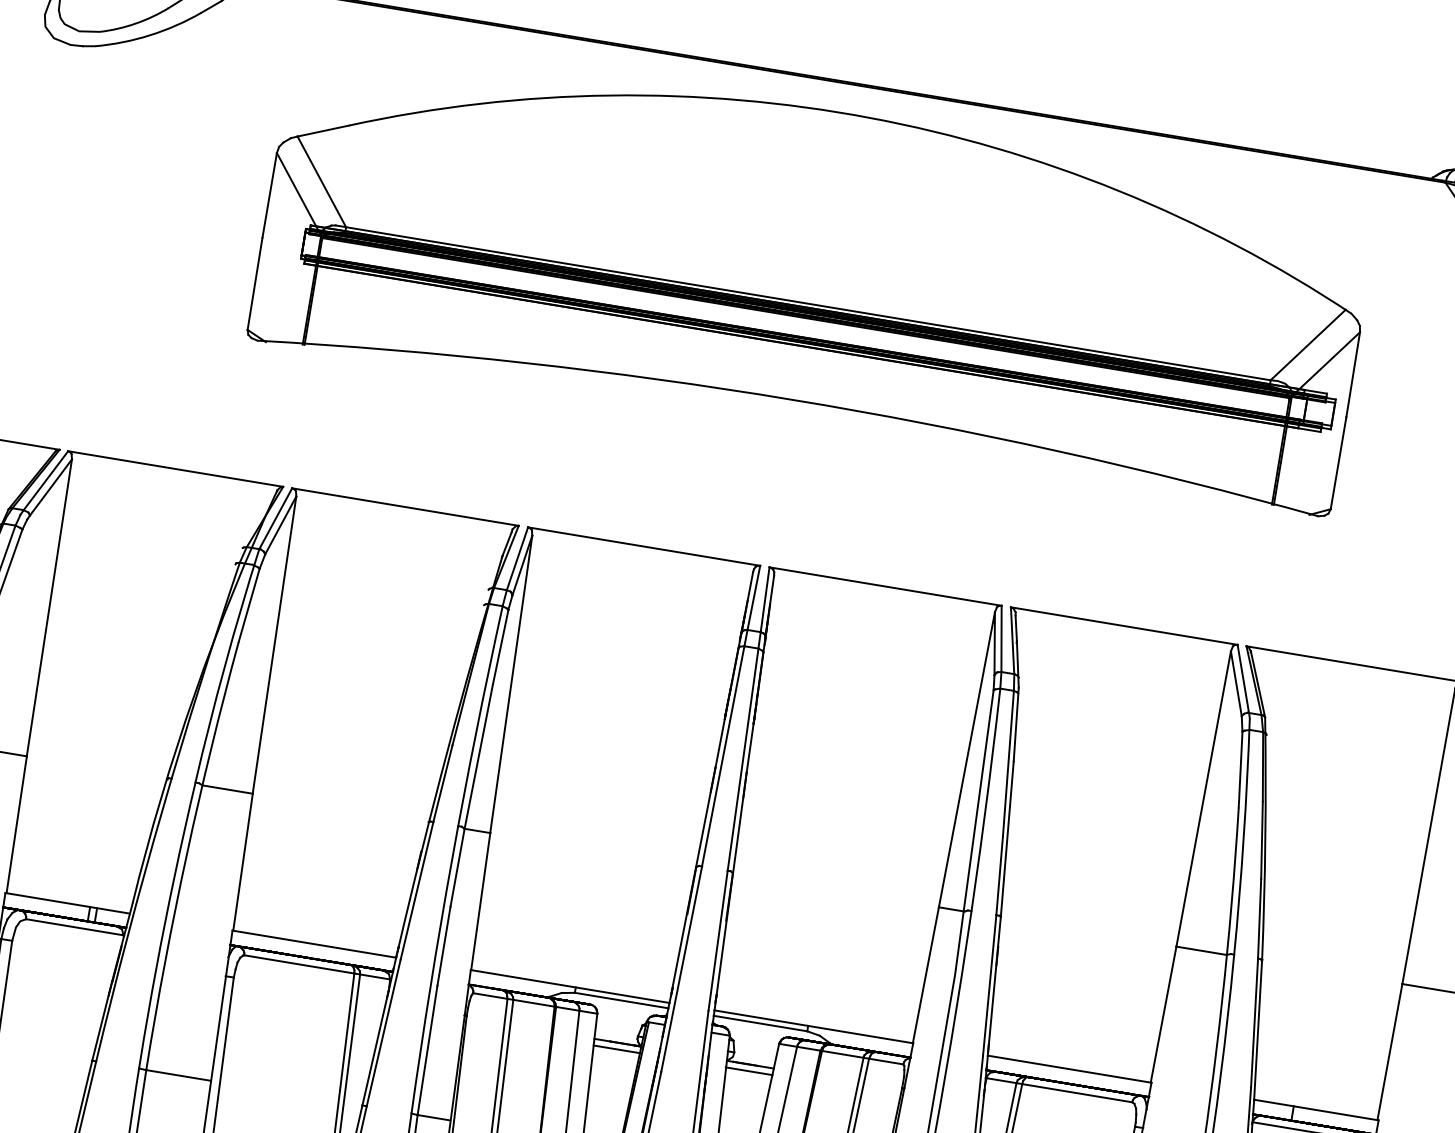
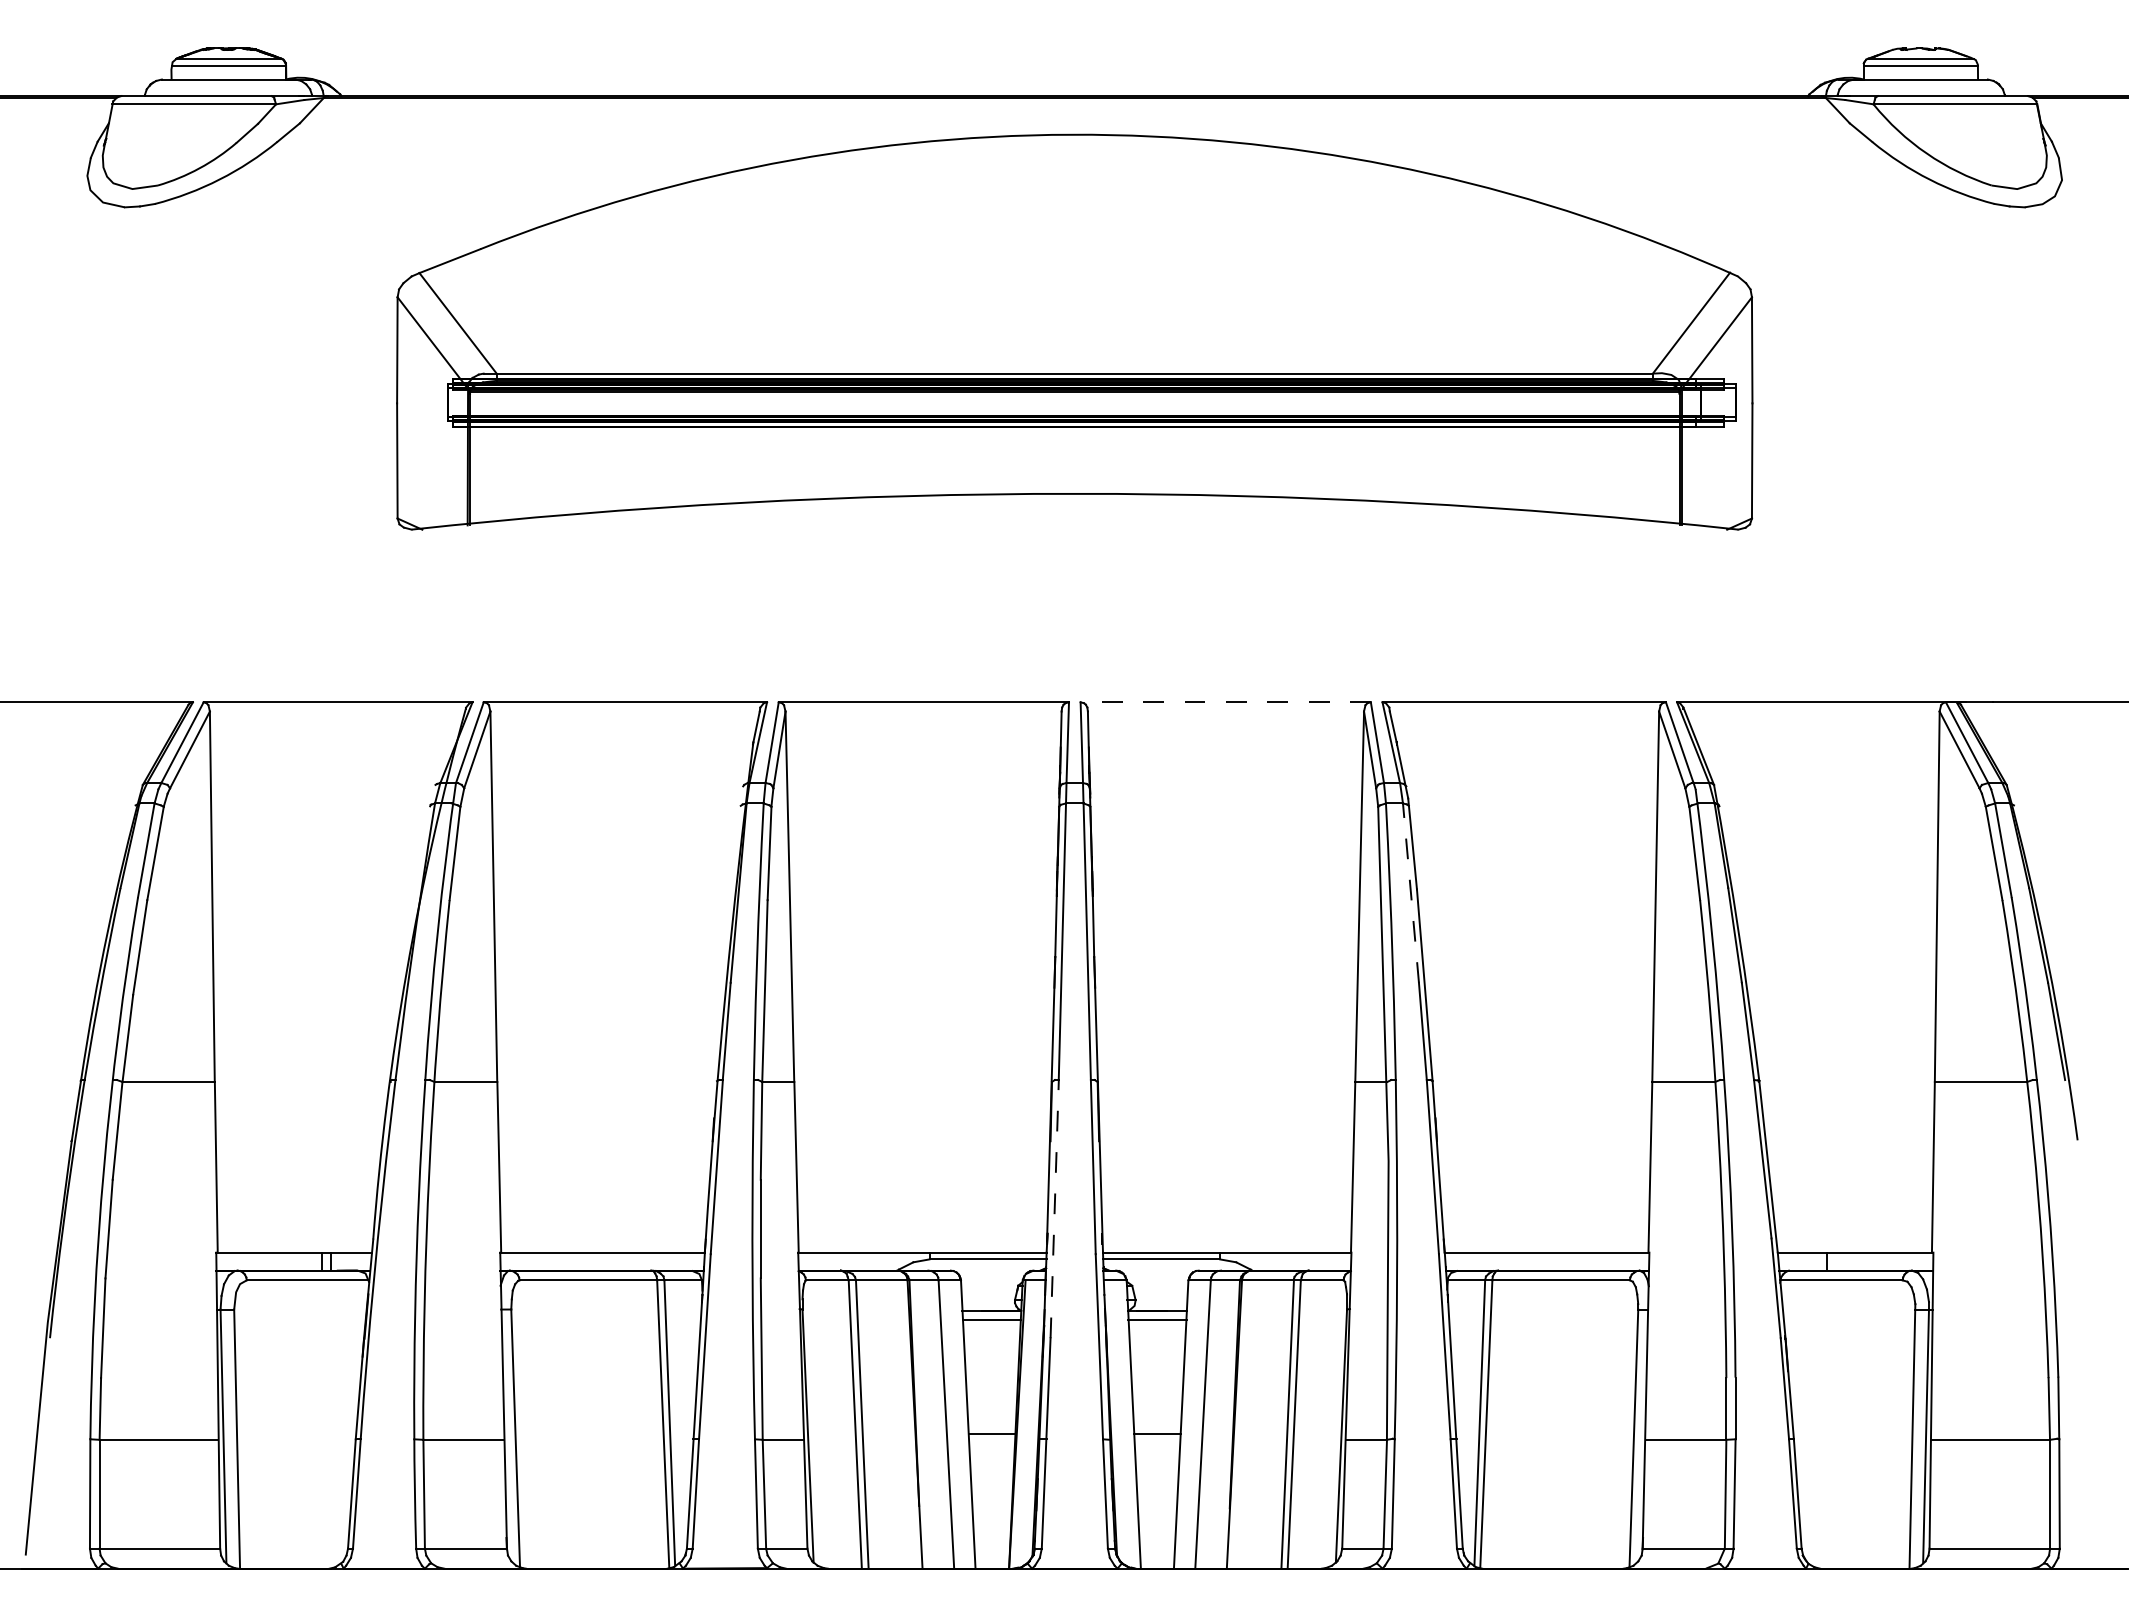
line: (885, 586) -> (1225, 702), solid -> dashed
line: (1008, 763) -> (1410, 892), solid -> dashed
line: (681, 968) -> (1054, 1208), solid -> dashed

